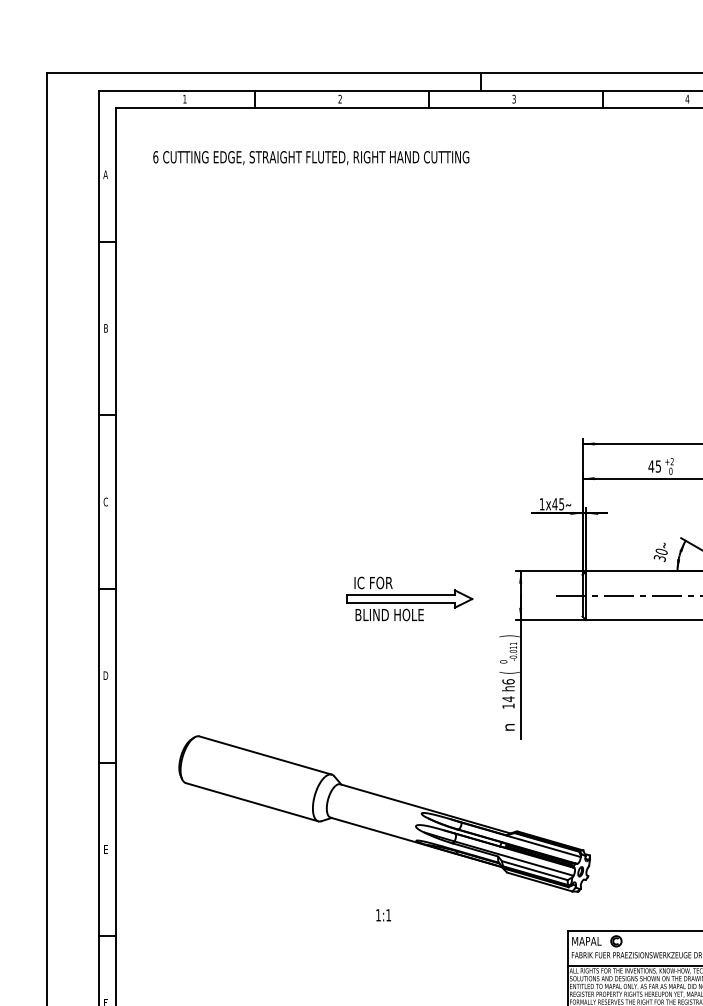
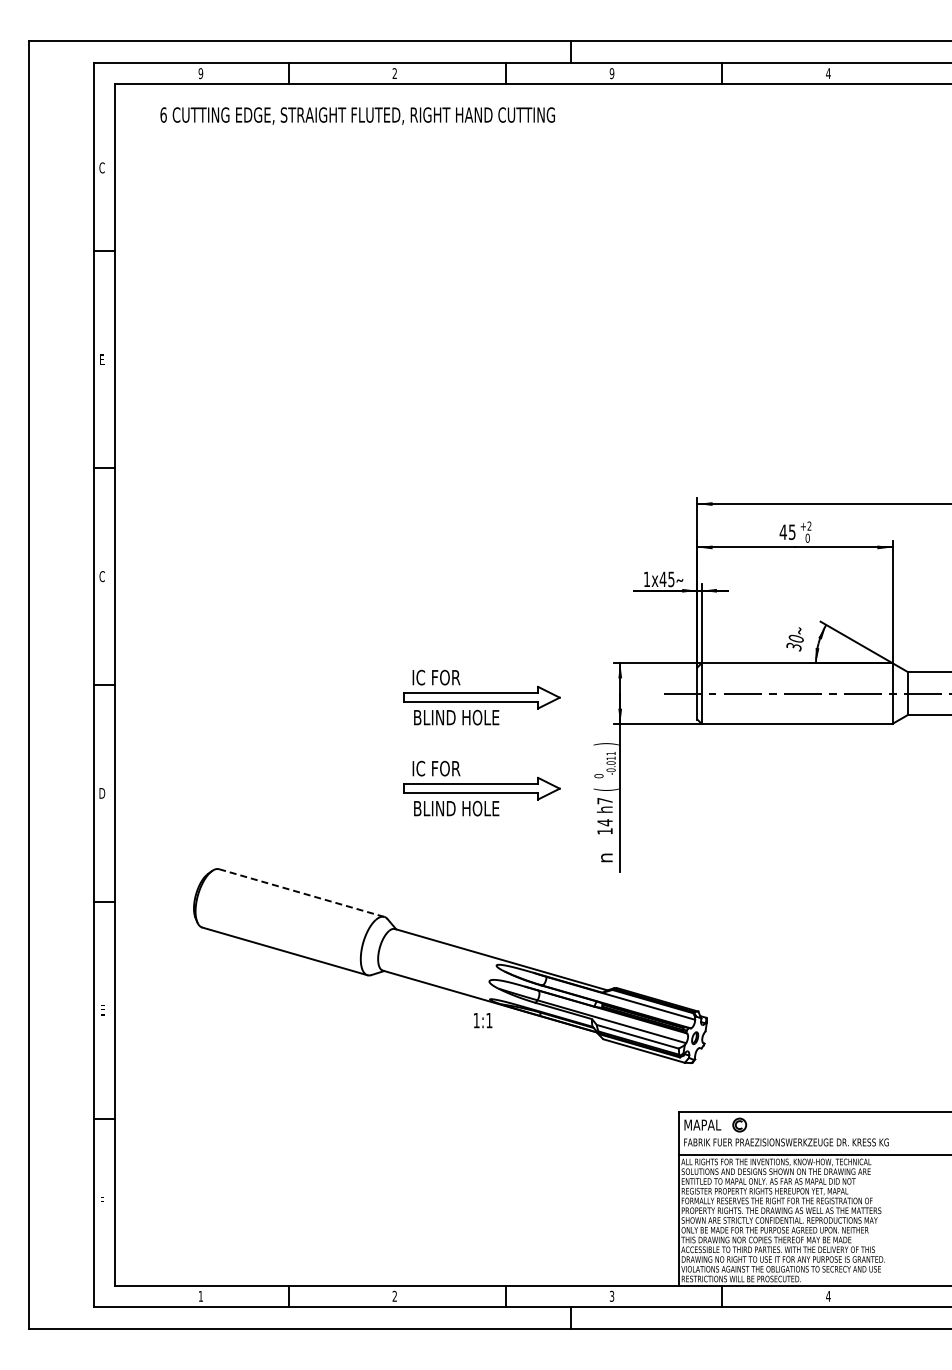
text: (184, 99) -> (200, 73), 1 -> 9
text: (513, 99) -> (611, 73), 3 -> 9
text: (311, 157) -> (357, 115), moved
text: (105, 174) -> (101, 167), A -> C
text: (106, 328) -> (102, 359), B -> E
part: (409, 671) -> (481, 788), added
text: (508, 681) -> (604, 800), h6 -> h7
line: (265, 755) -> (301, 893), solid -> dashed
text: (383, 915) -> (483, 1020), moved

